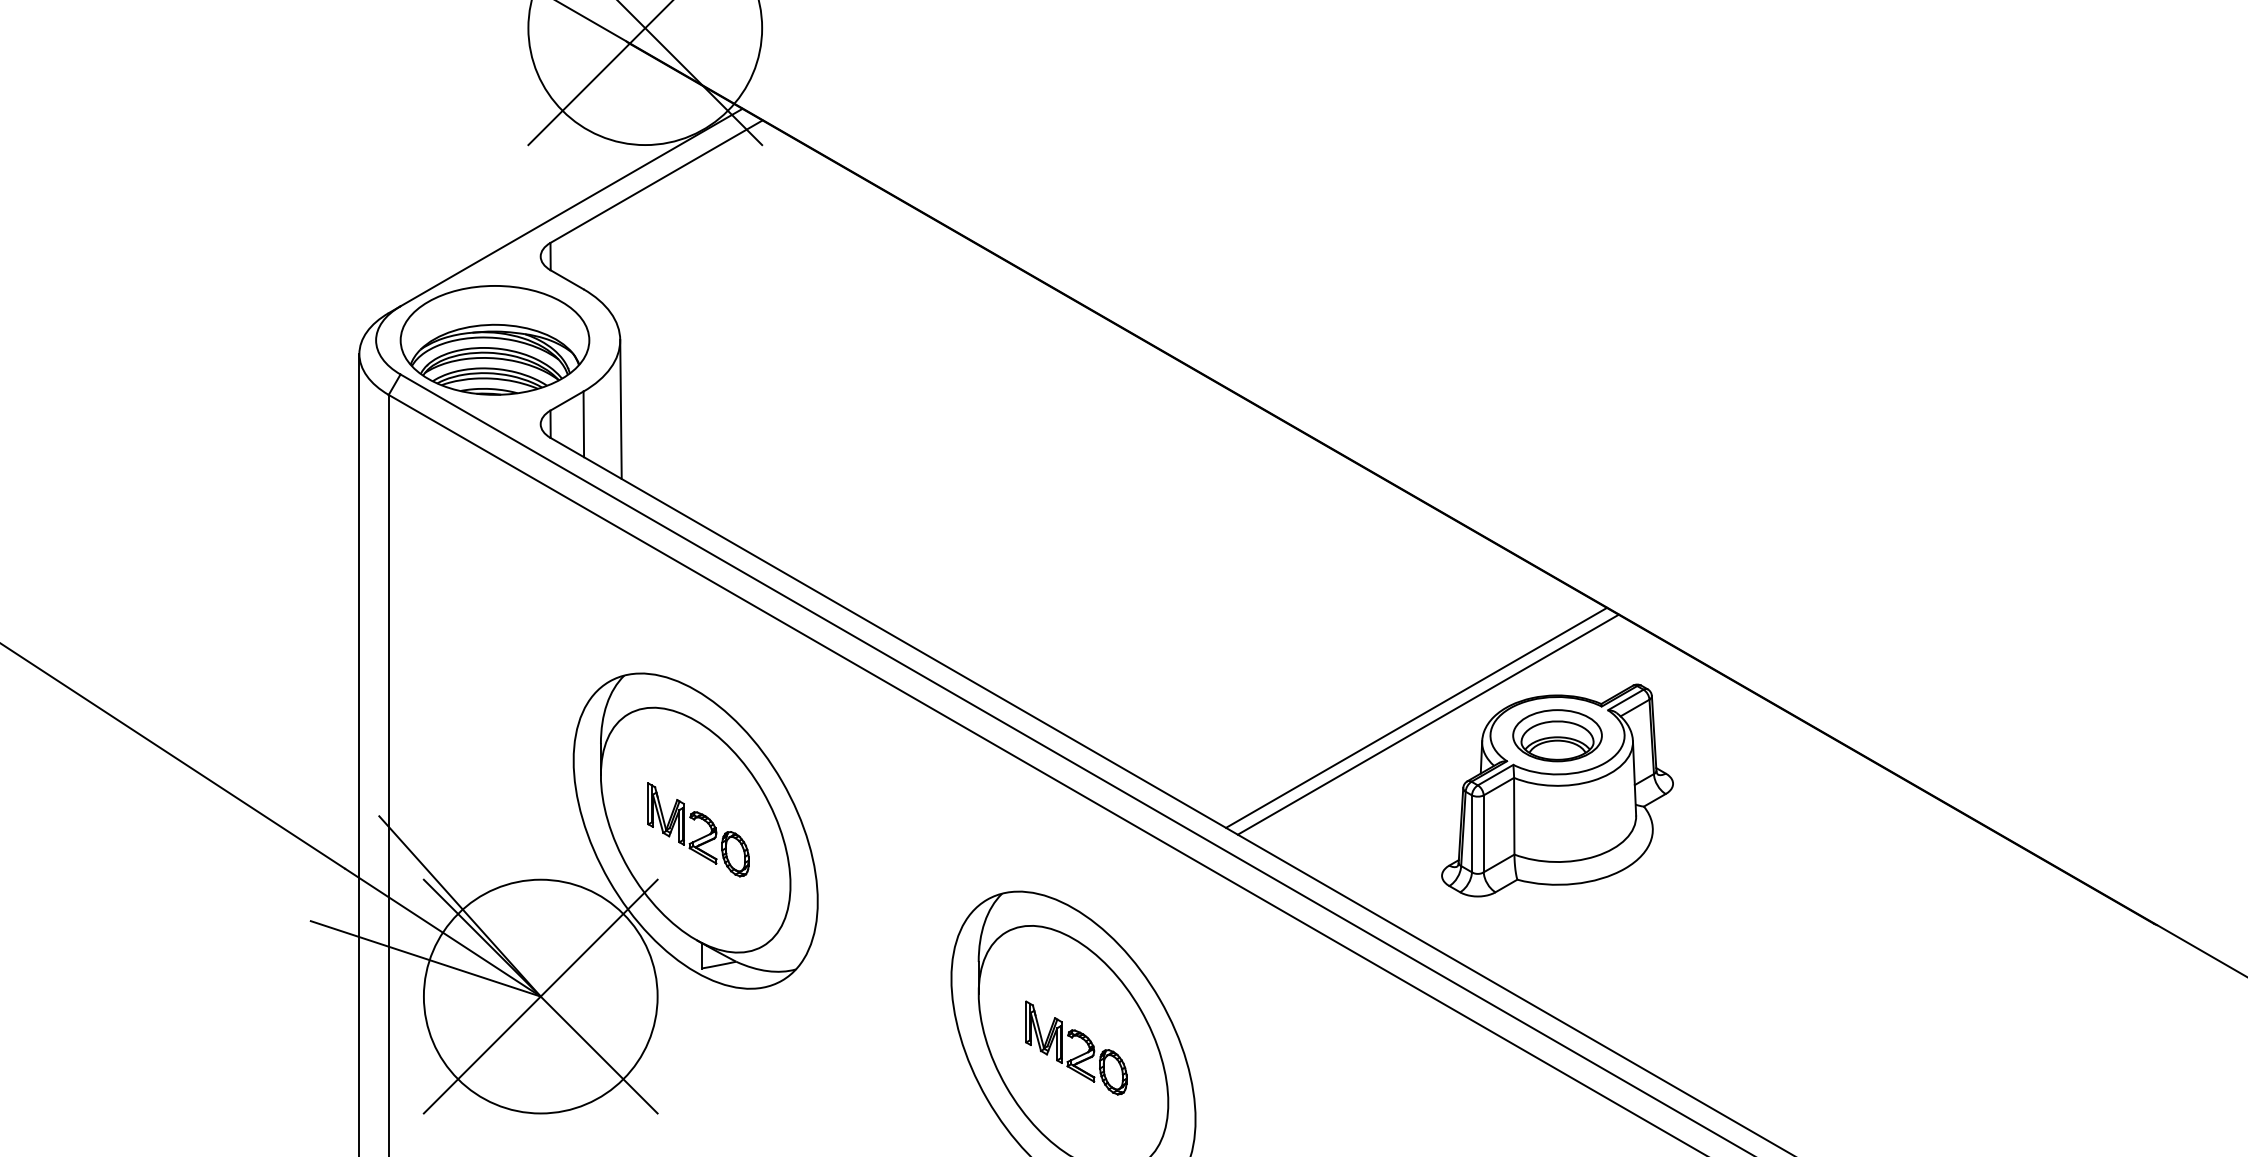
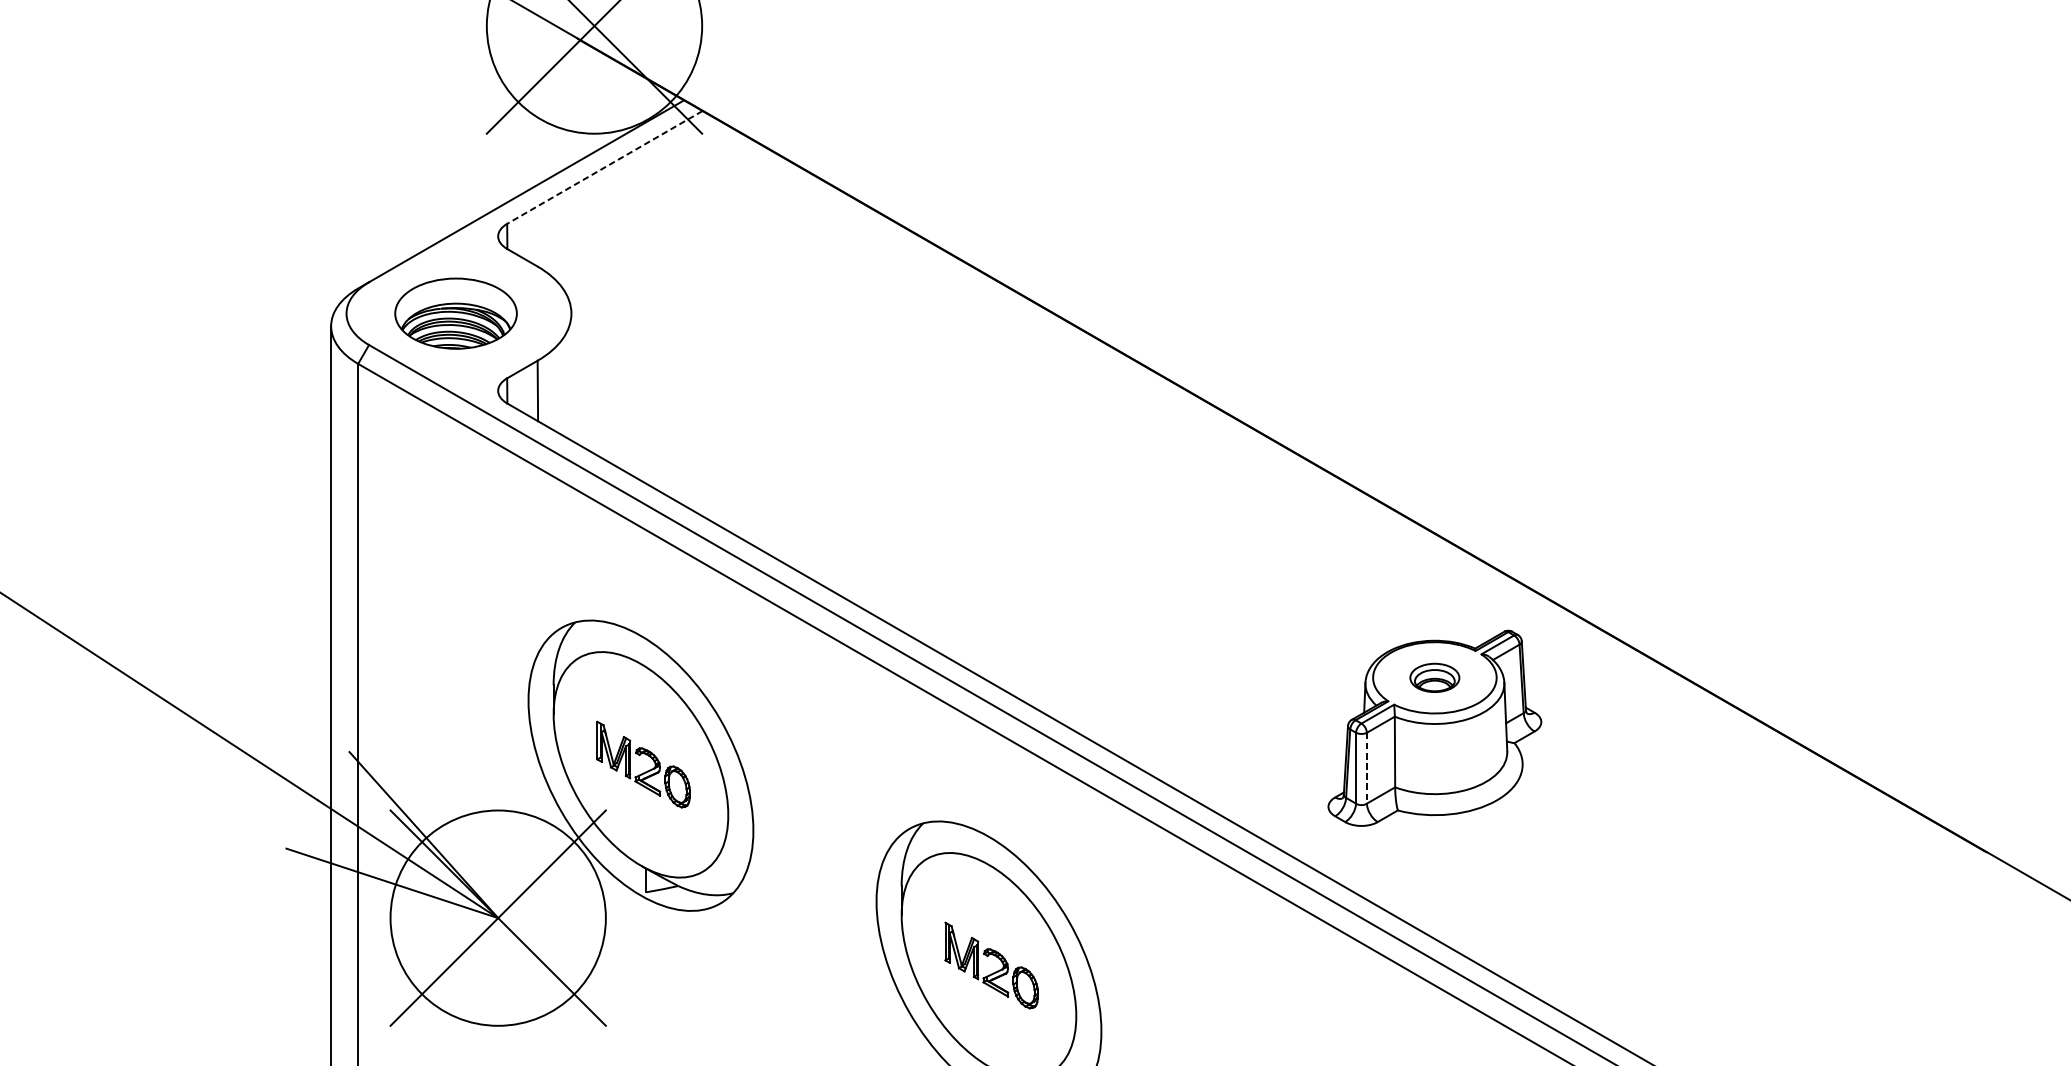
line: (656, 181) -> (604, 167), solid -> dashed
part: (494, 340) -> (455, 313), size x0.7
line: (620, 408) -> (571, 376), removed
line: (1416, 717) -> (1304, 661), removed
line: (1427, 724) -> (1315, 667), removed
part: (1557, 735) -> (1434, 677), size x0.6
line: (1483, 834) -> (1366, 768), solid -> dashed

